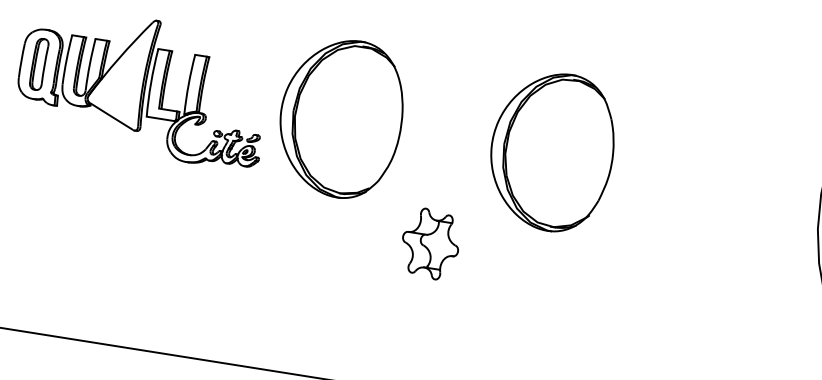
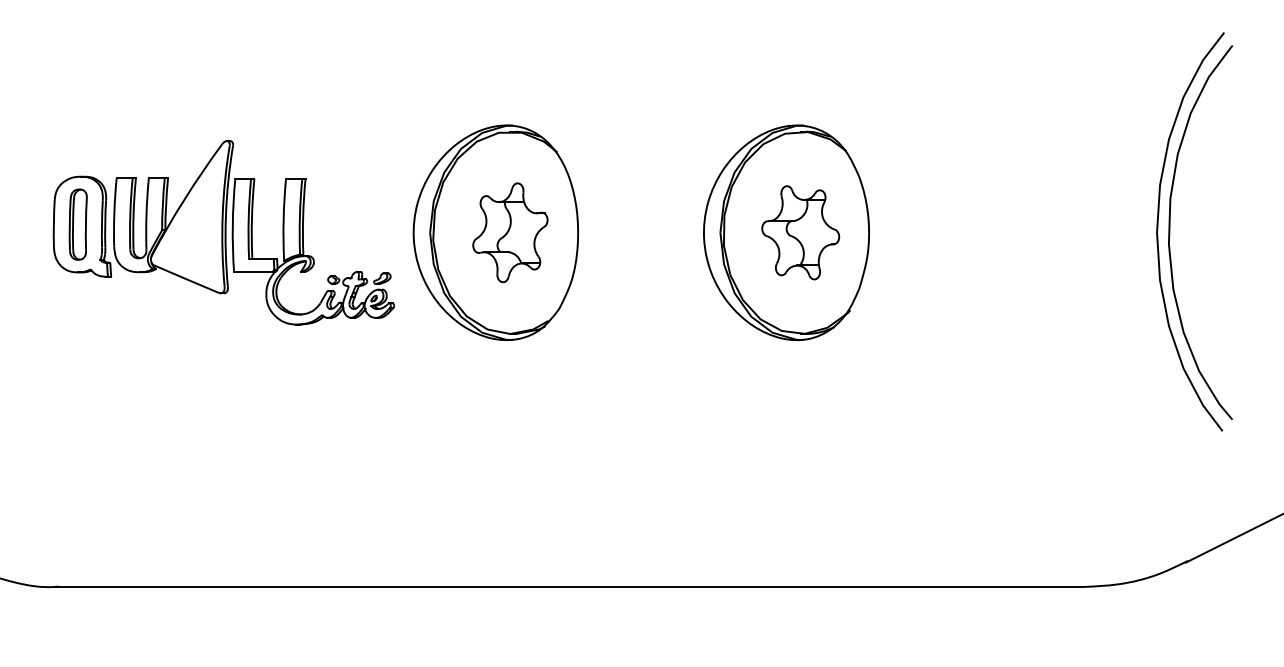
part: (351, 119) -> (510, 232), added
part: (430, 243) -> (800, 232), moved

